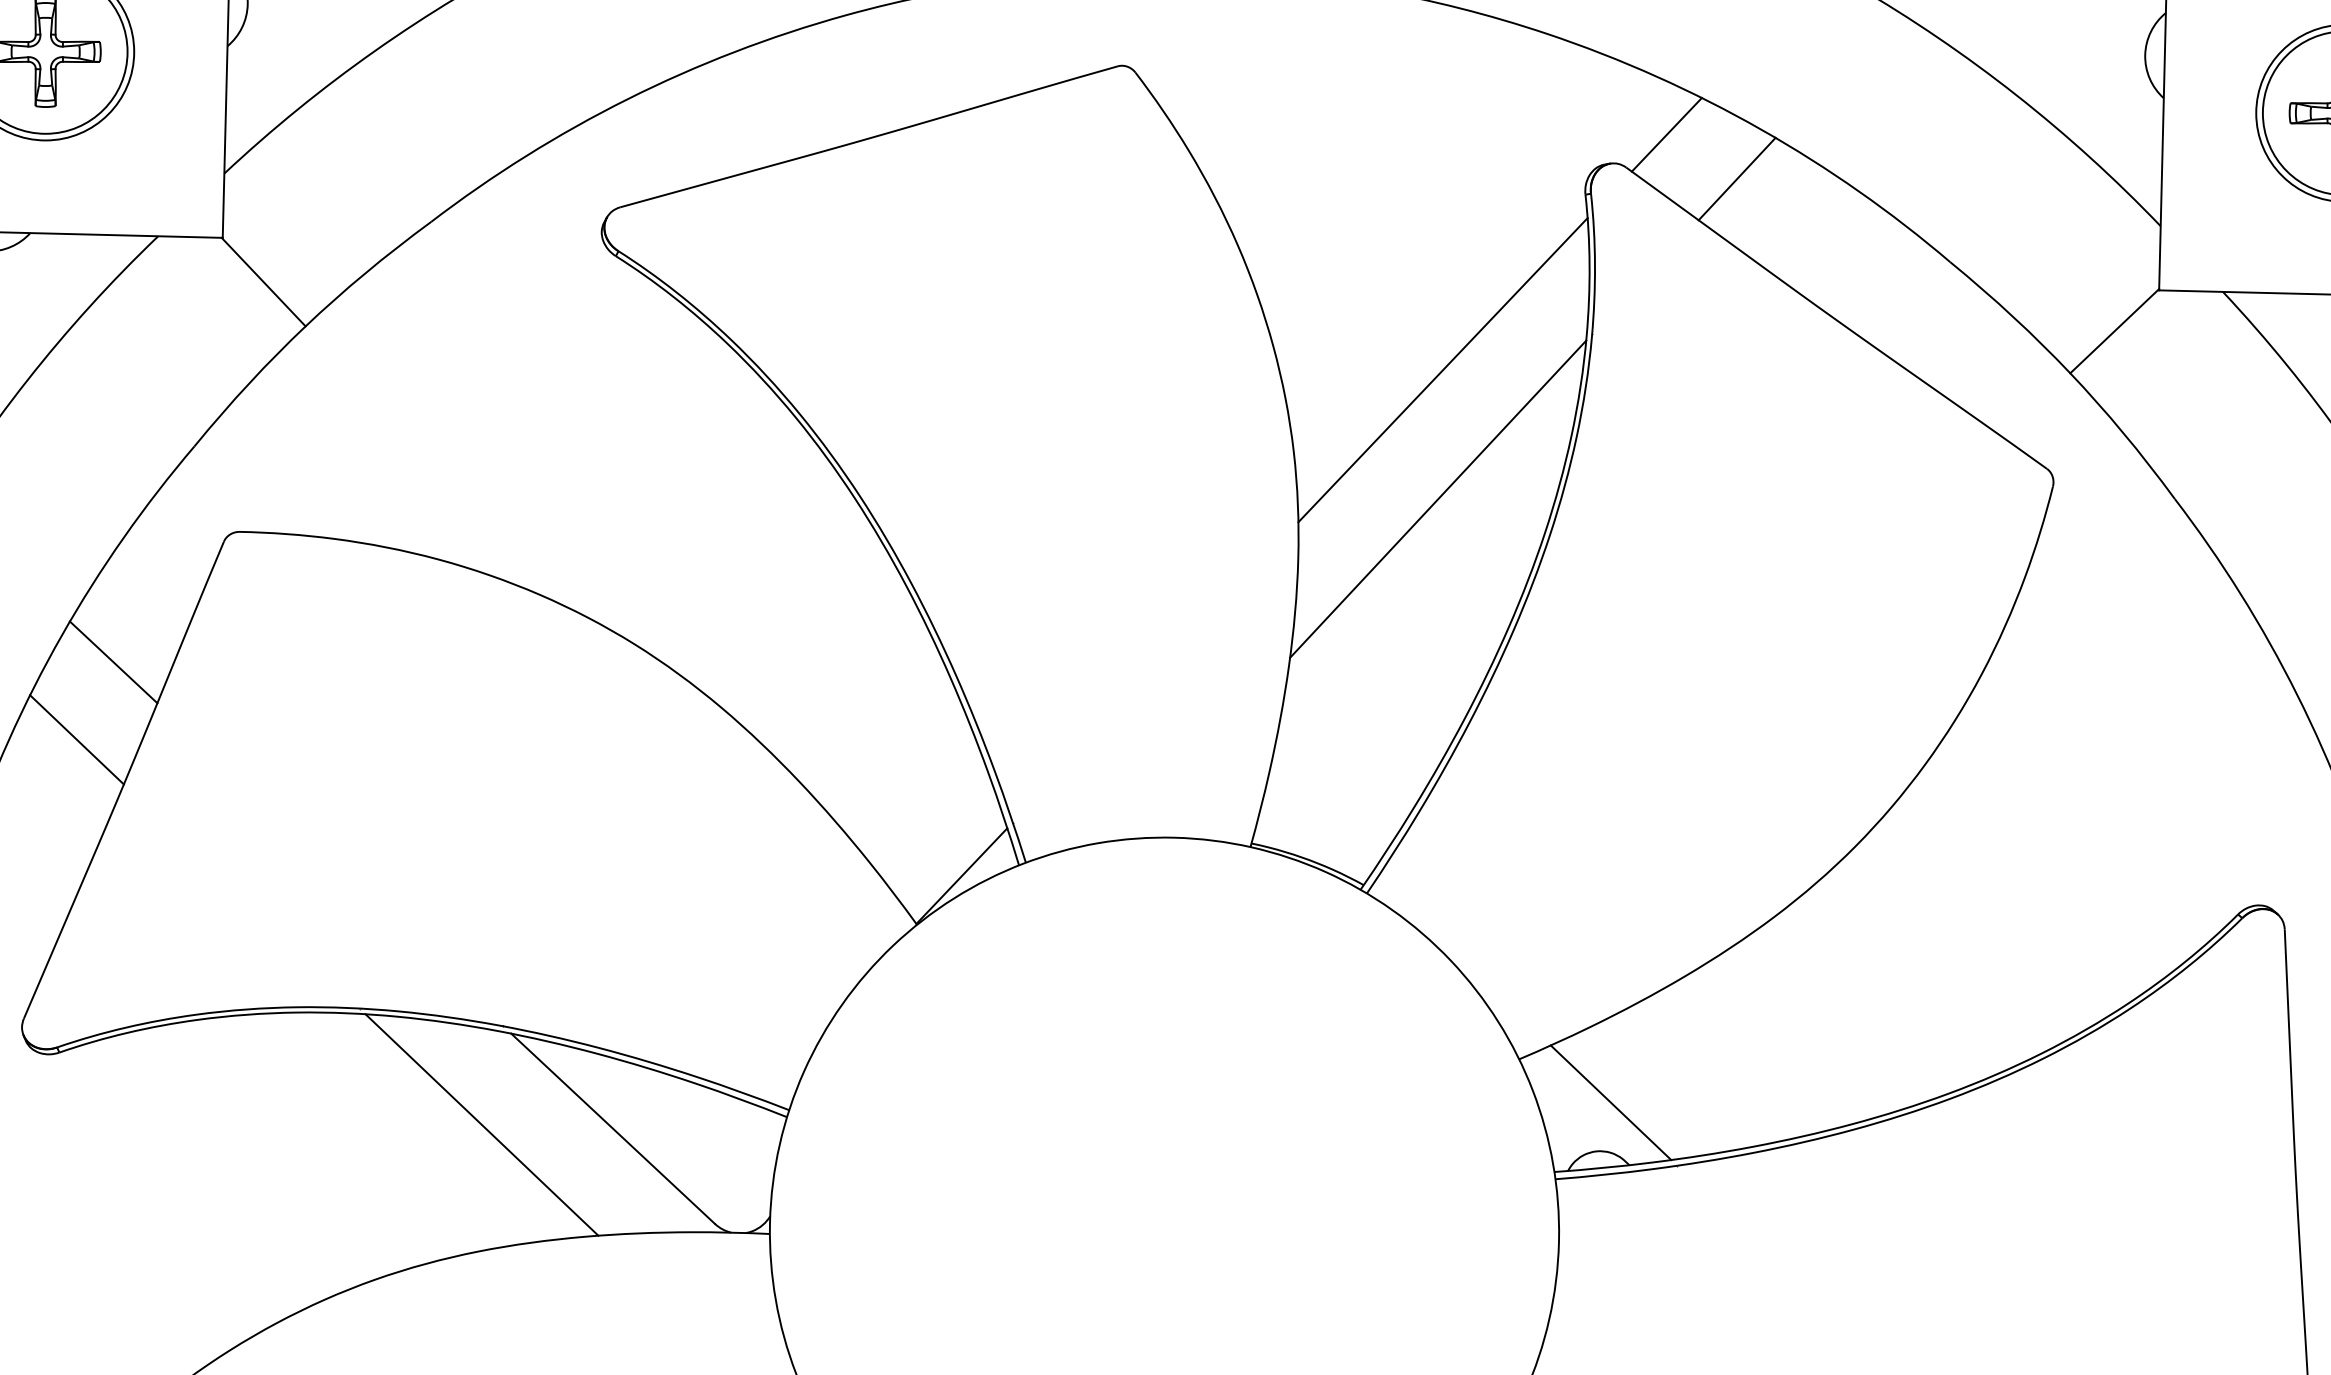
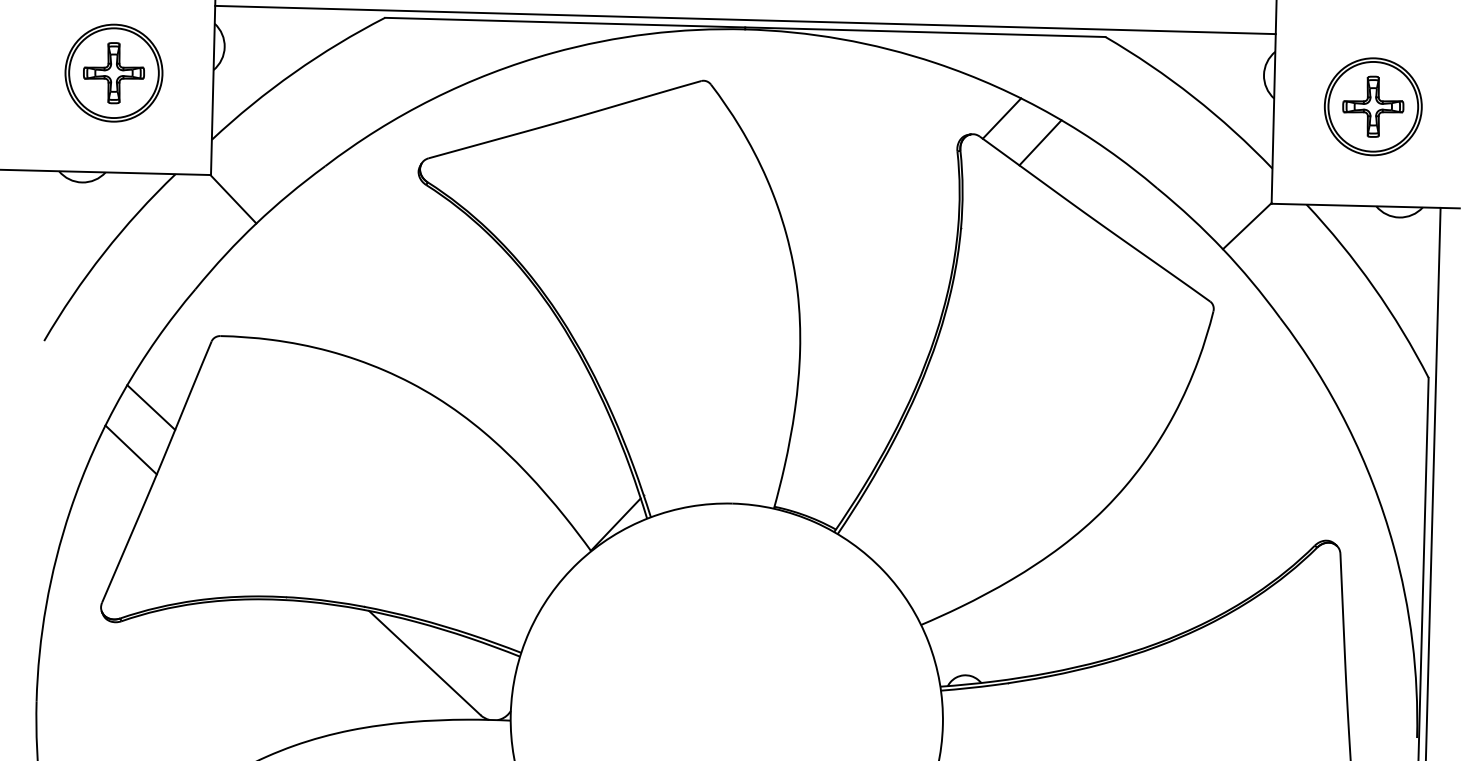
line: (1443, 370) -> (879, 247), removed
line: (1437, 499) -> (876, 318), removed
line: (1611, 1102) -> (971, 648), removed
line: (481, 1124) -> (352, 660), removed

